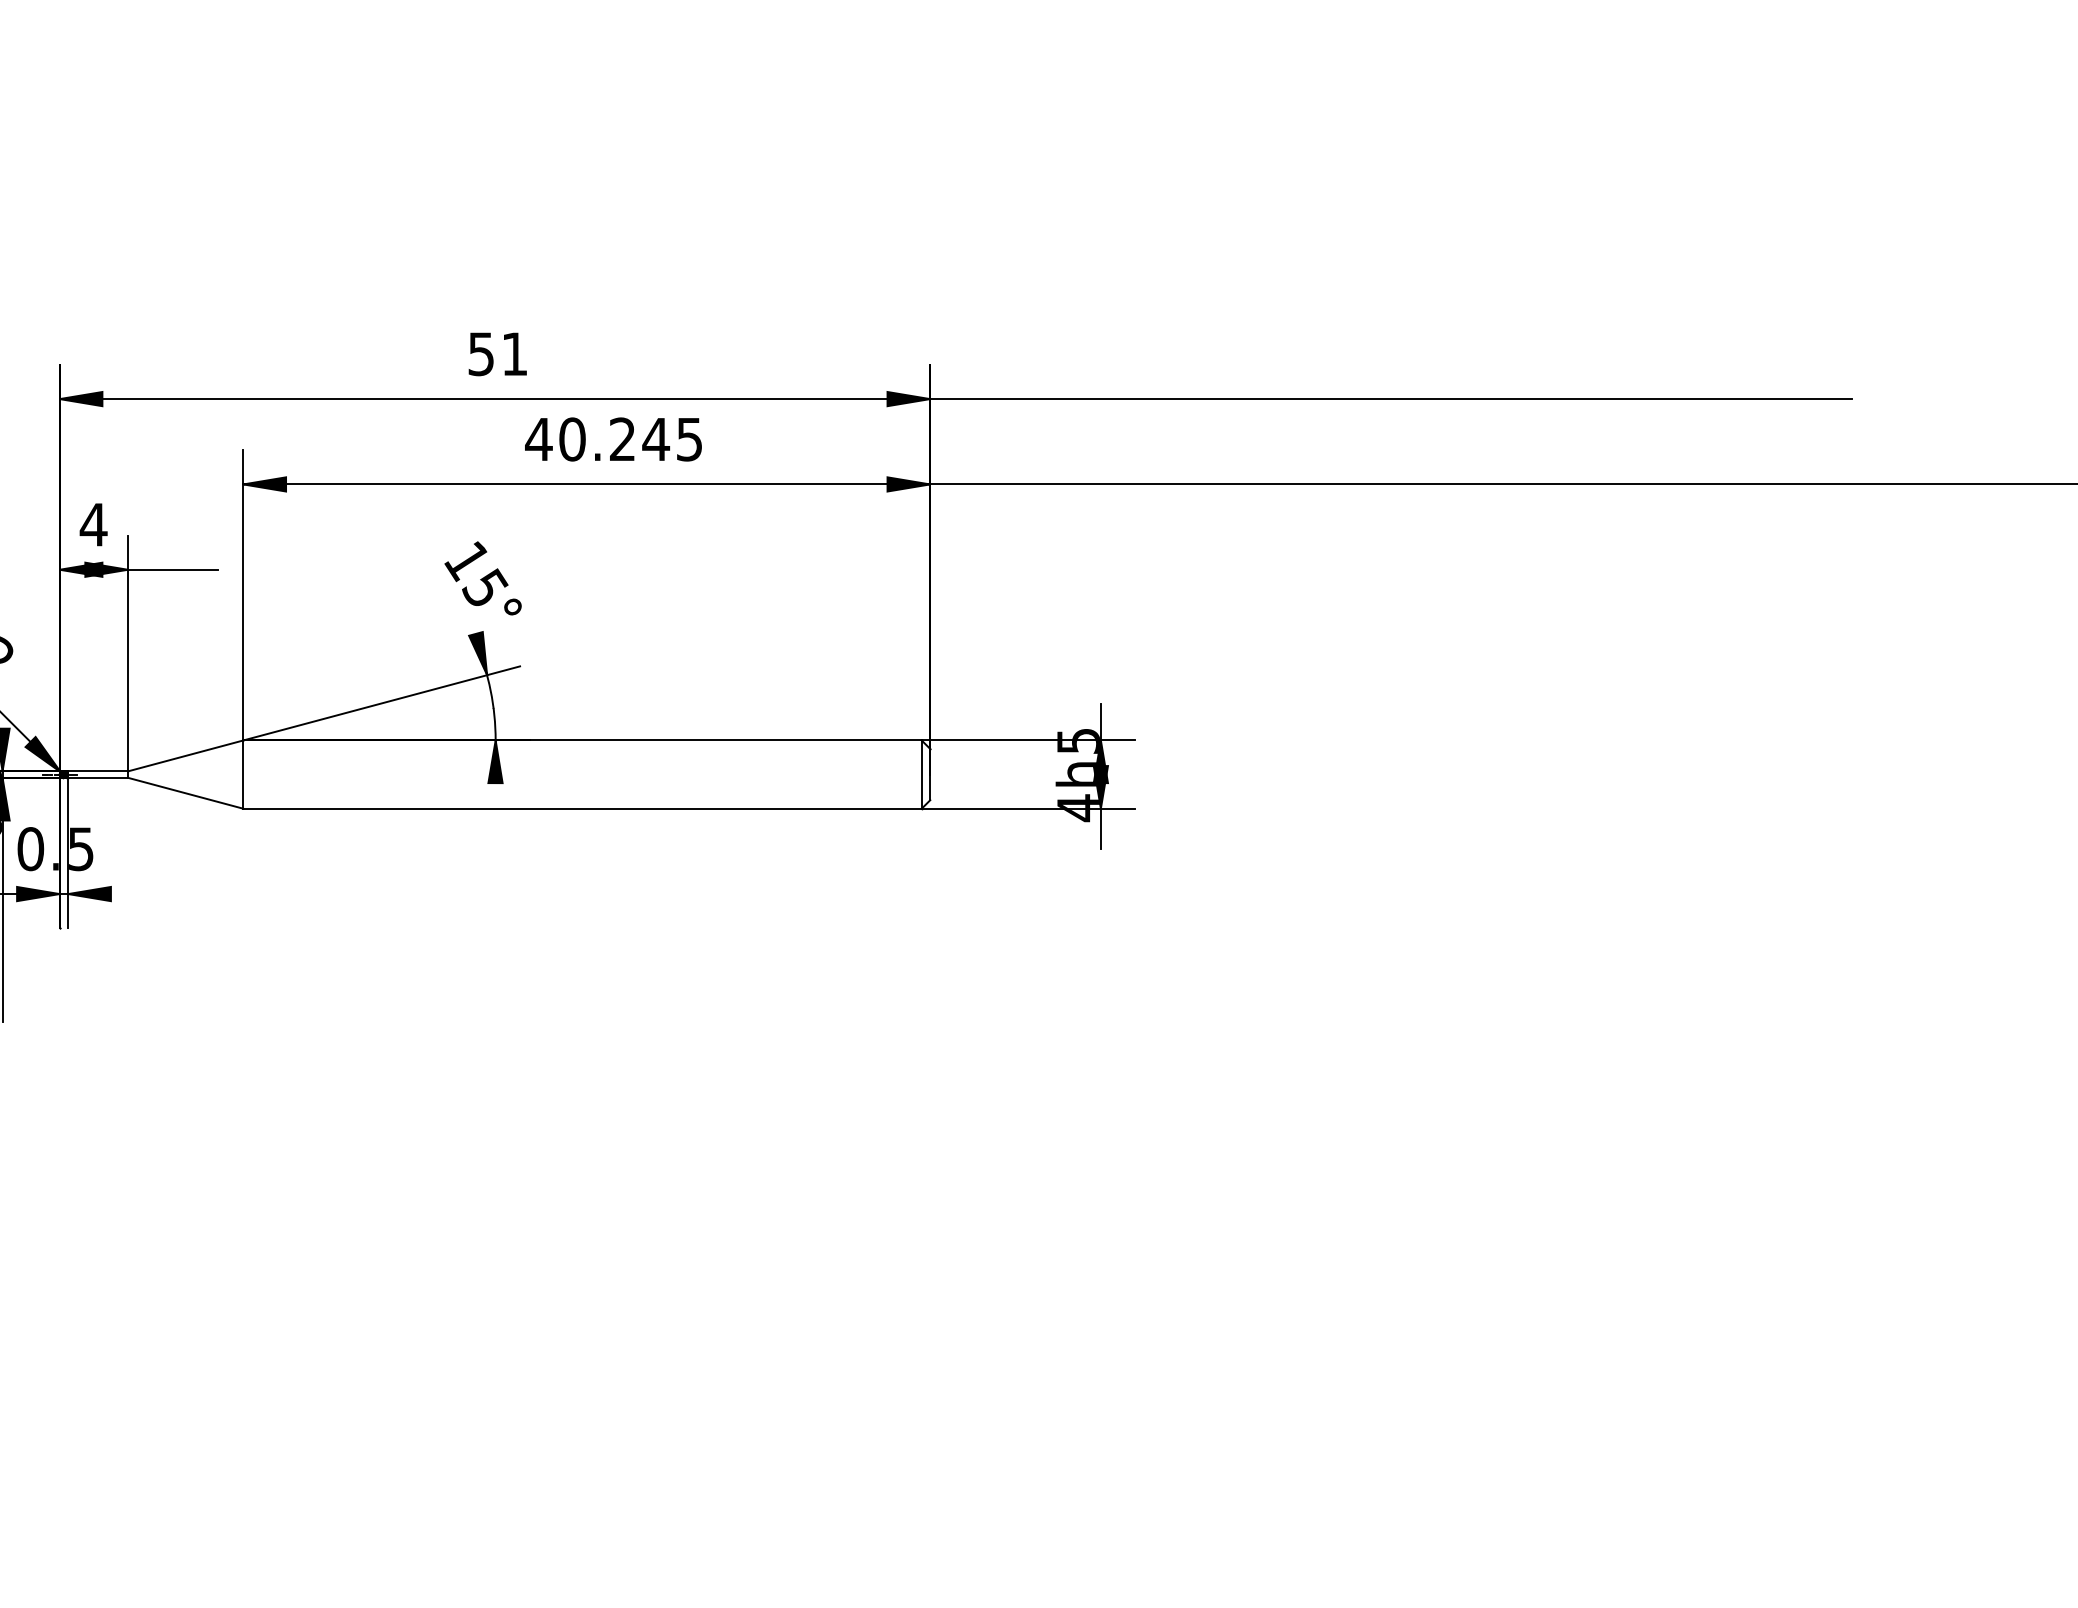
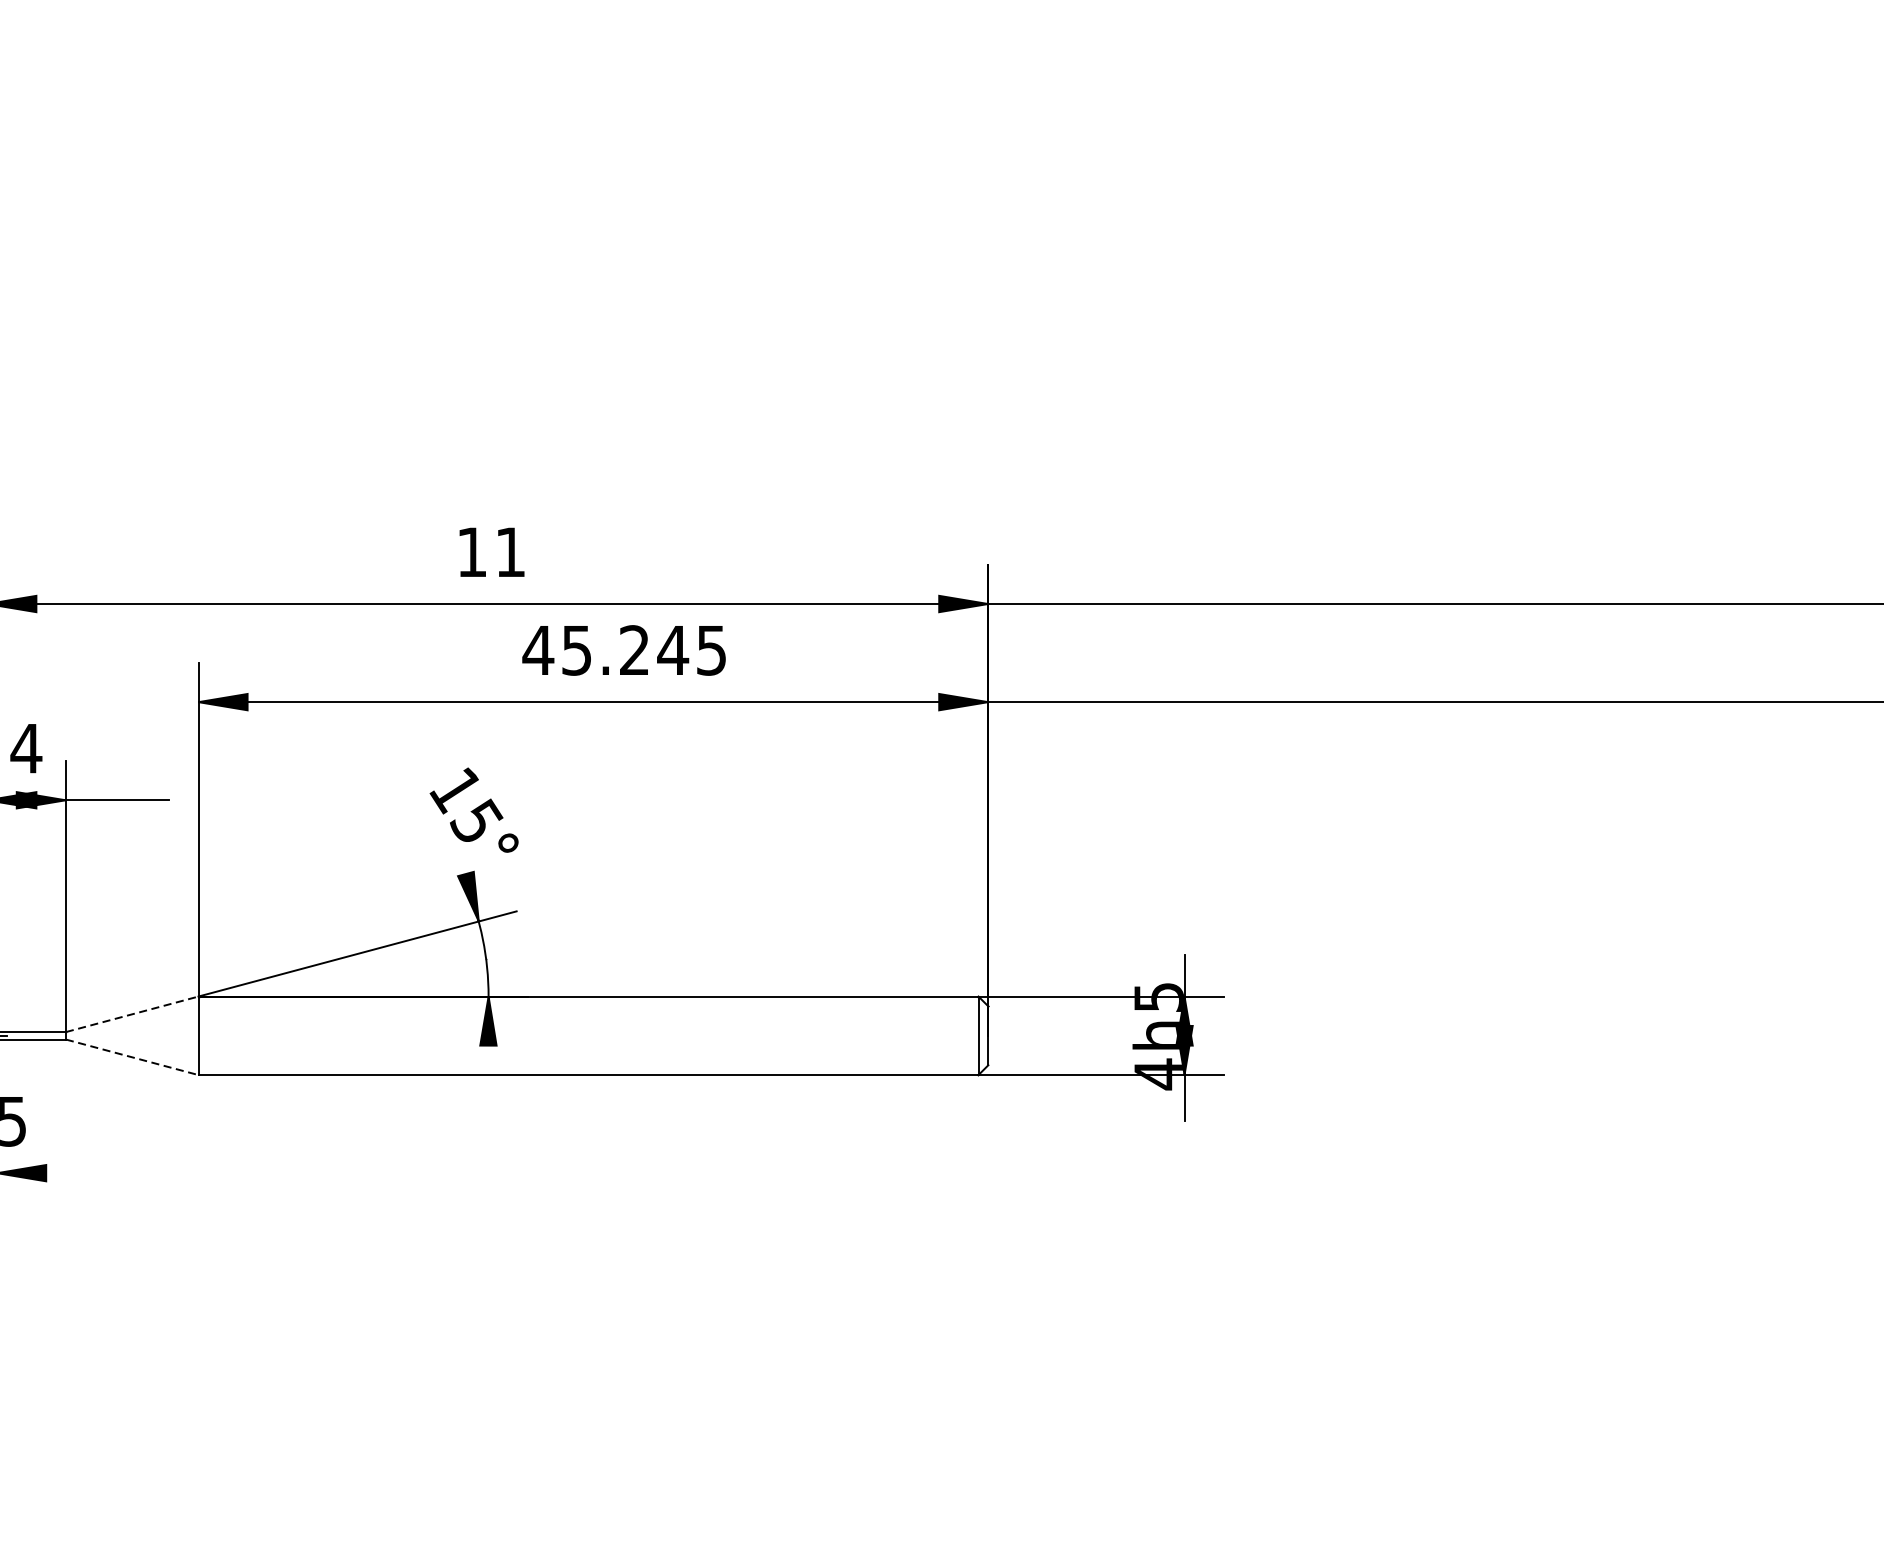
text: (480, 354) -> (471, 552), 51 -> 11
text: (572, 439) -> (576, 650), 40.245 -> 45.245
line: (185, 755) -> (131, 1013), solid -> dashed
line: (185, 793) -> (131, 1057), solid -> dashed

